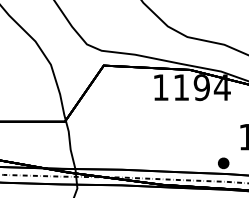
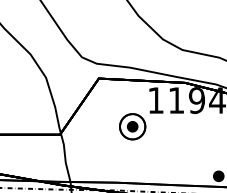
part: (137, 113) -> (132, 126), added

